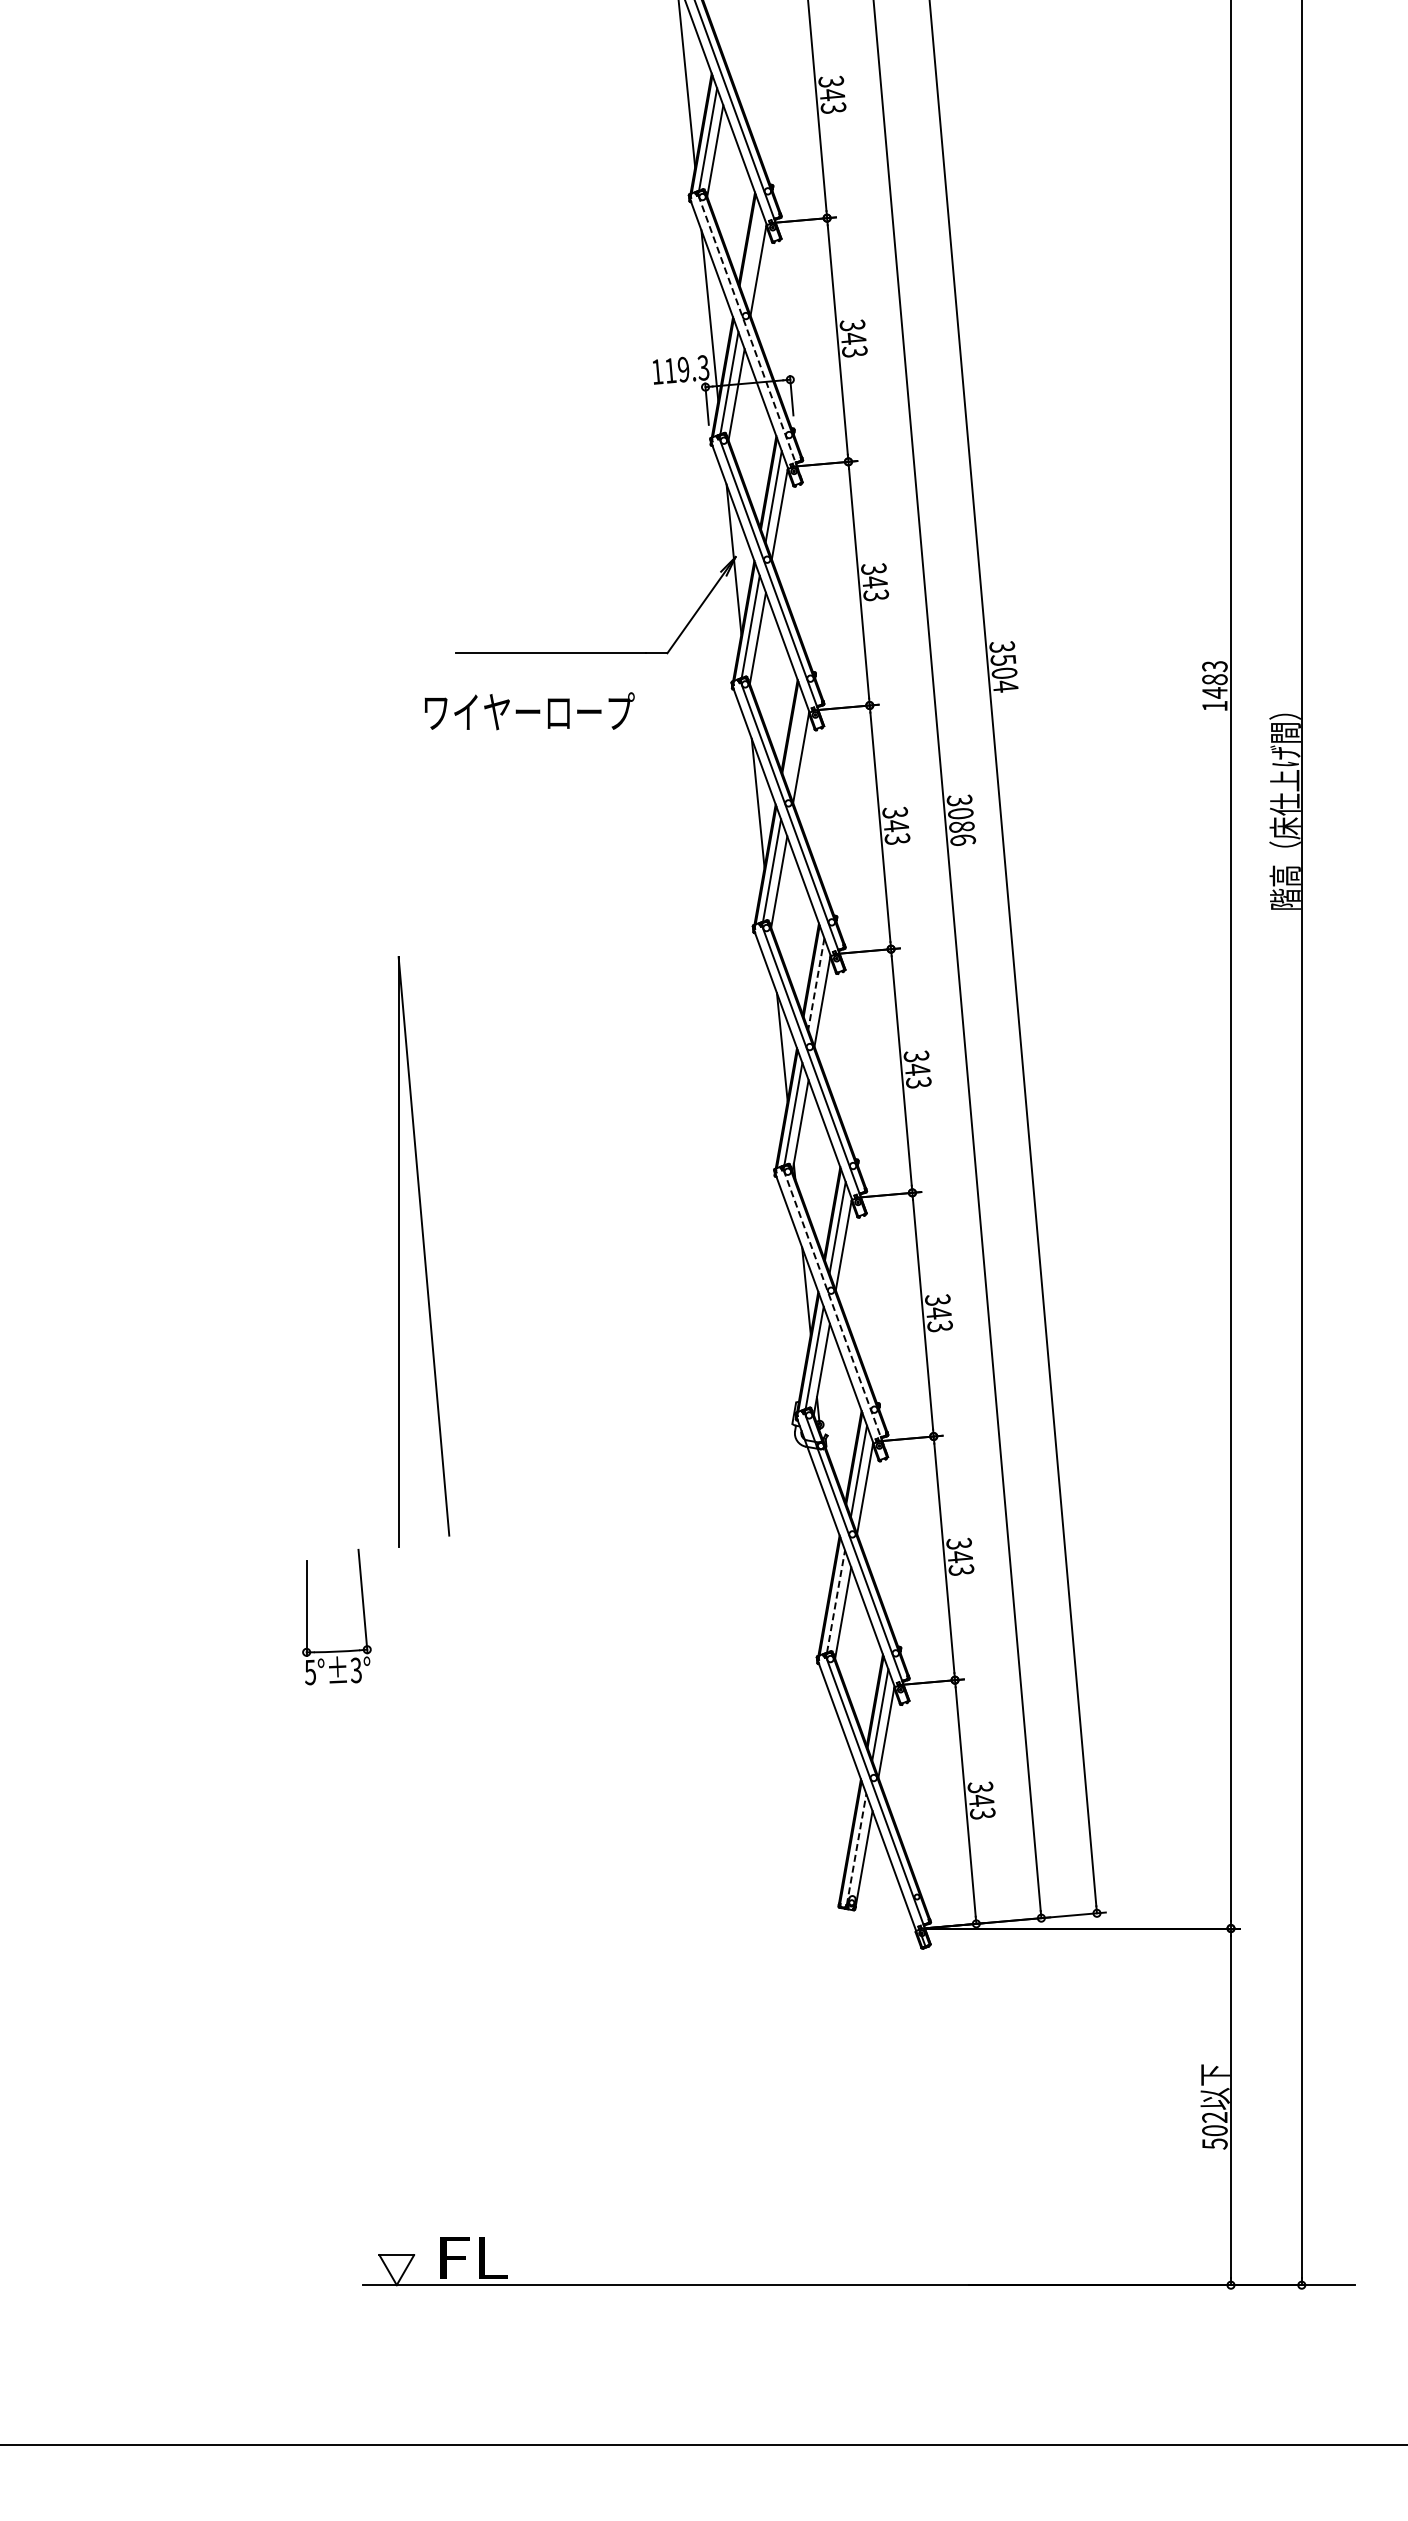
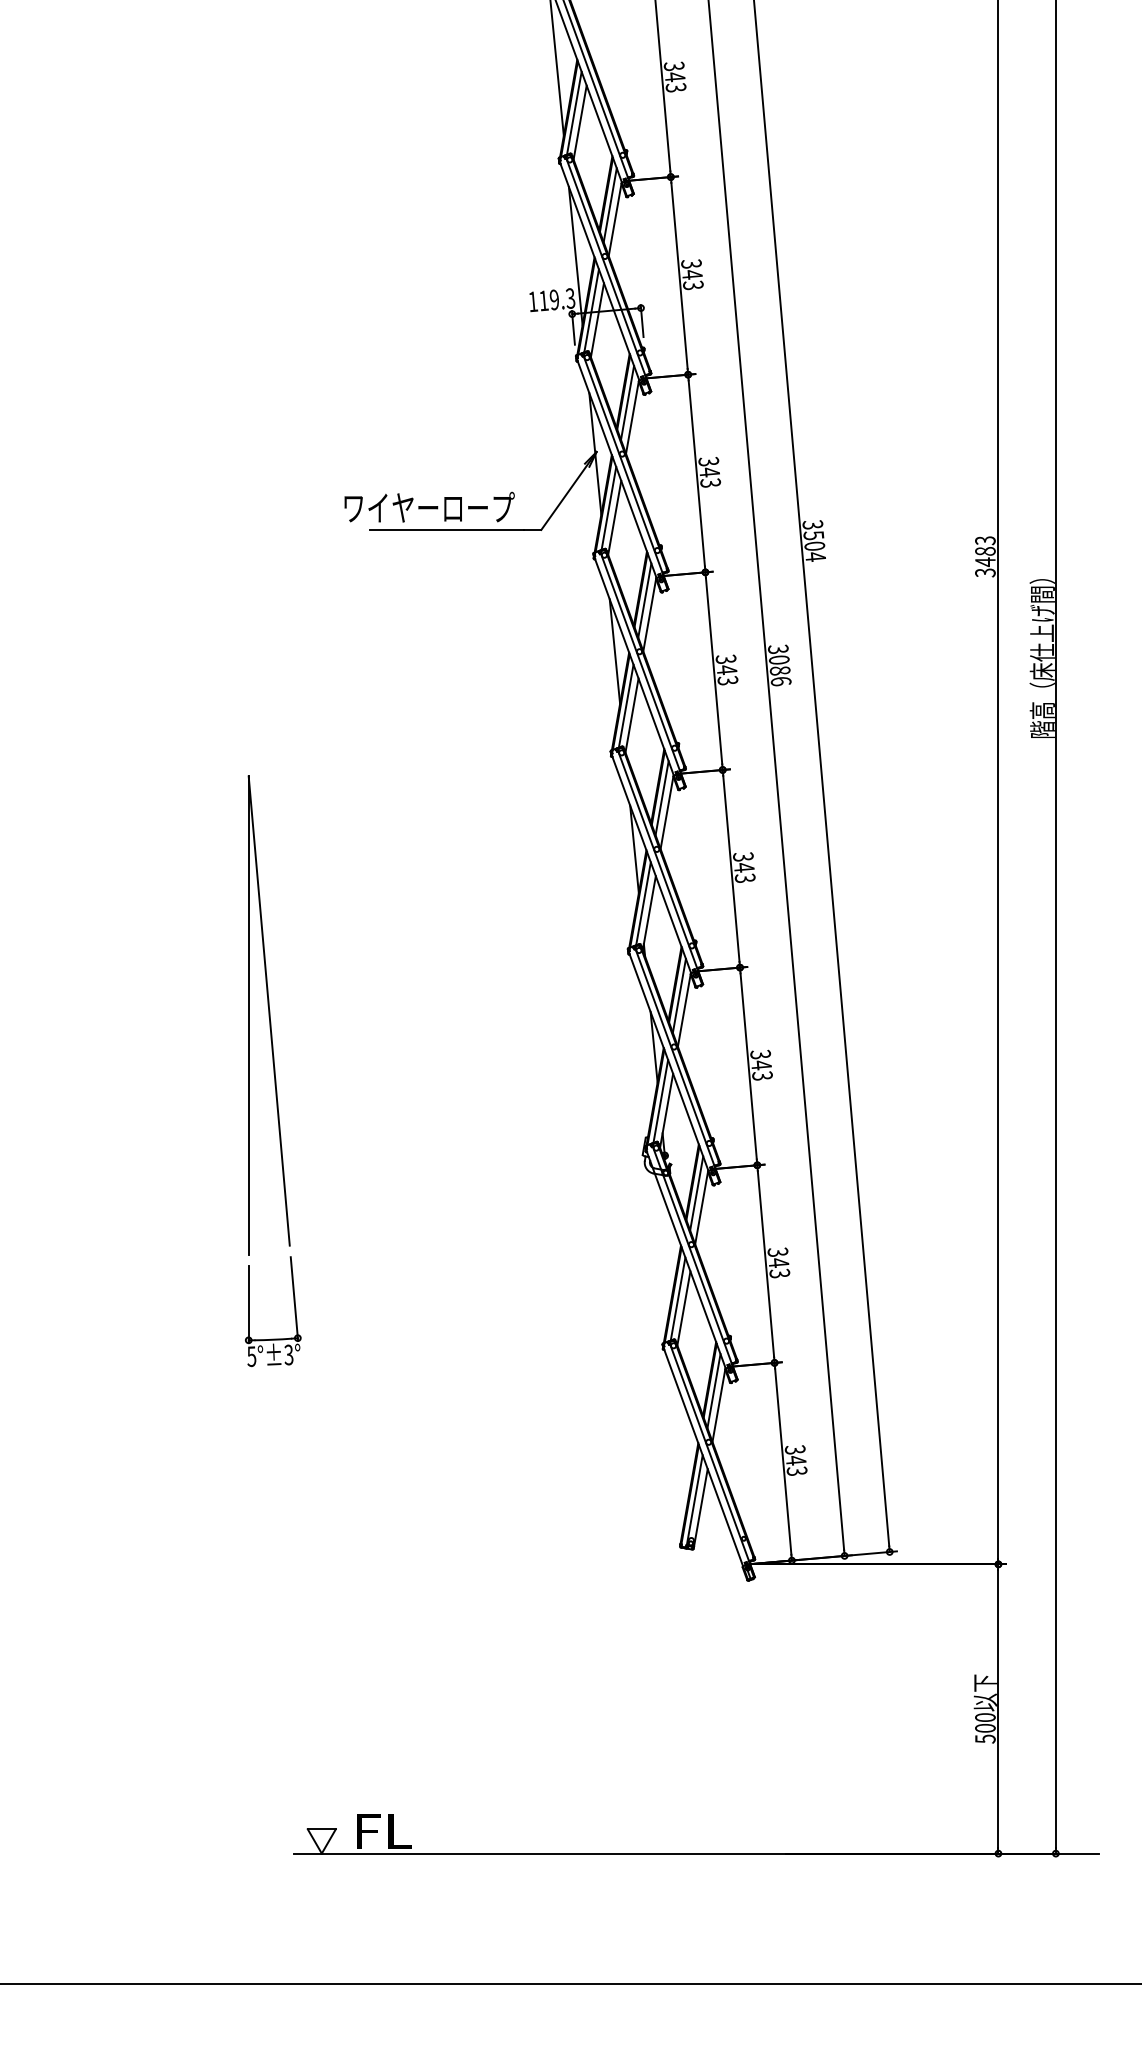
line: (752, 252) -> (610, 204), added
line: (750, 338) -> (608, 274), dashed -> solid
text: (1214, 705) -> (985, 572), 1483 -> 3483
text: (529, 711) -> (429, 507), moved
line: (794, 739) -> (644, 599), added
line: (816, 984) -> (662, 798), dashed -> solid
part: (423, 1251) -> (268, 1015), moved
line: (835, 1313) -> (677, 1065), dashed -> solid
line: (836, 1601) -> (678, 1299), dashed -> solid
line: (856, 1849) -> (694, 1500), dashed -> solid
text: (1214, 2117) -> (985, 1717), 502 -> 500

